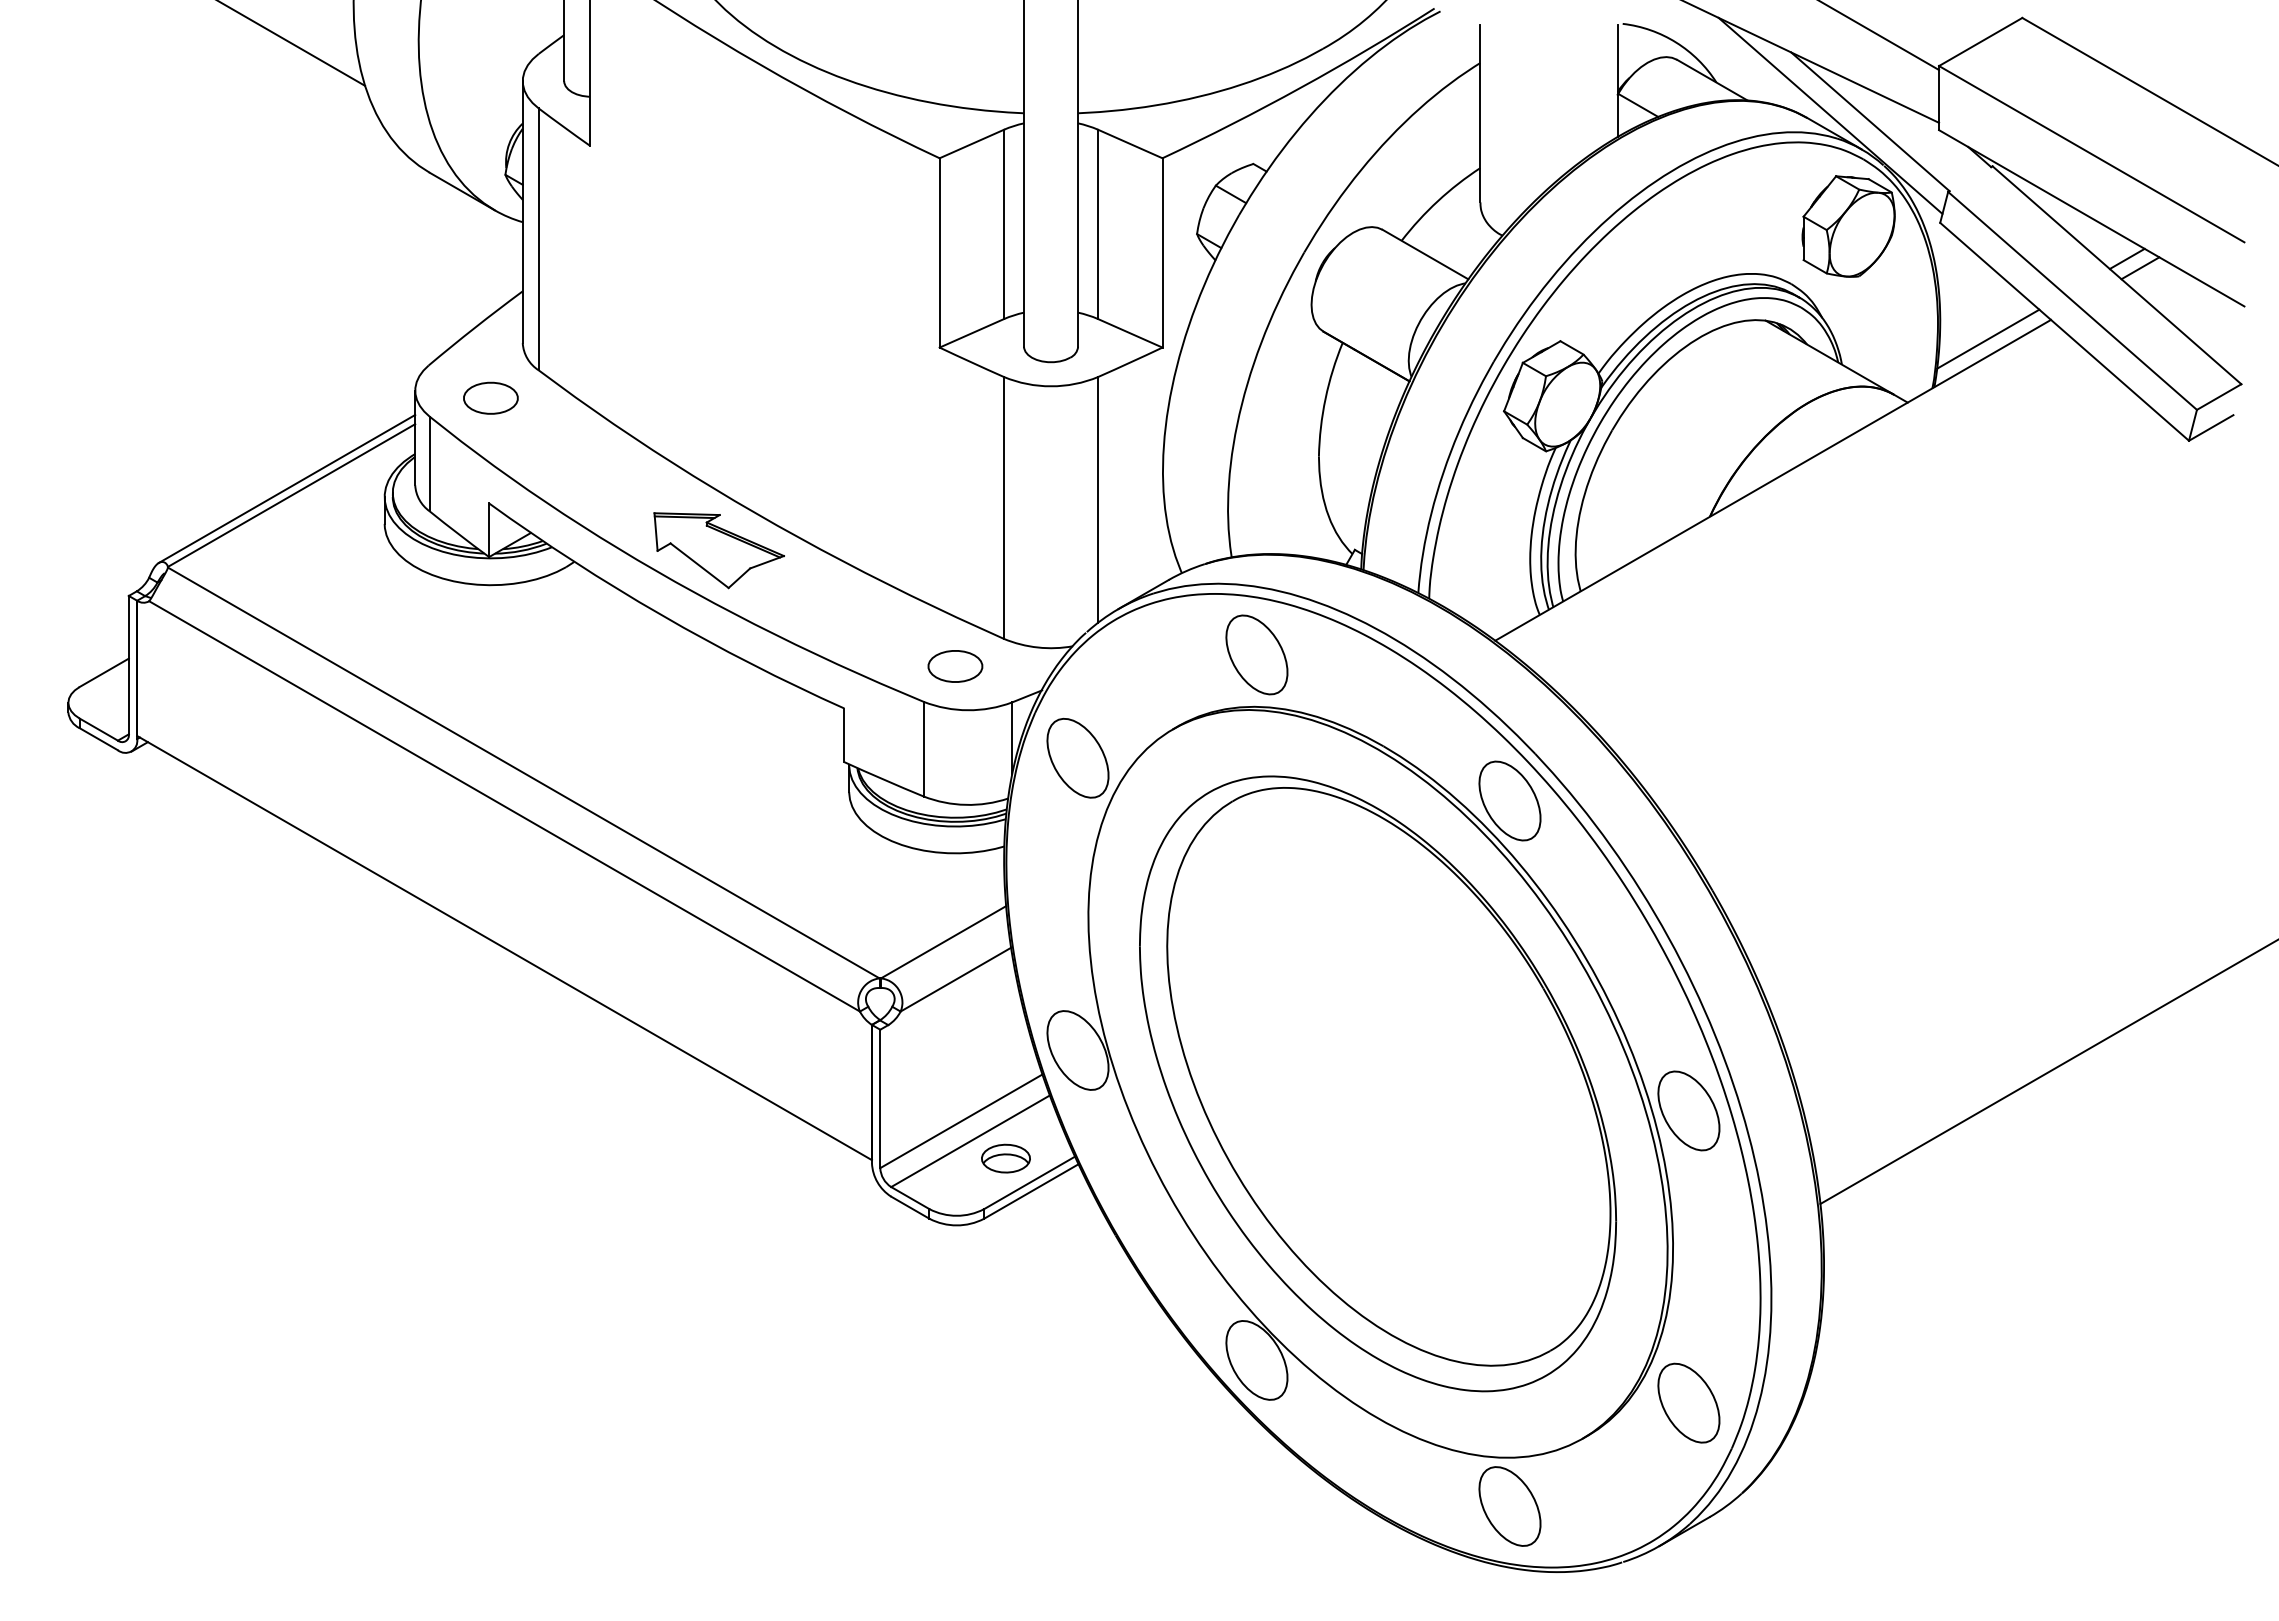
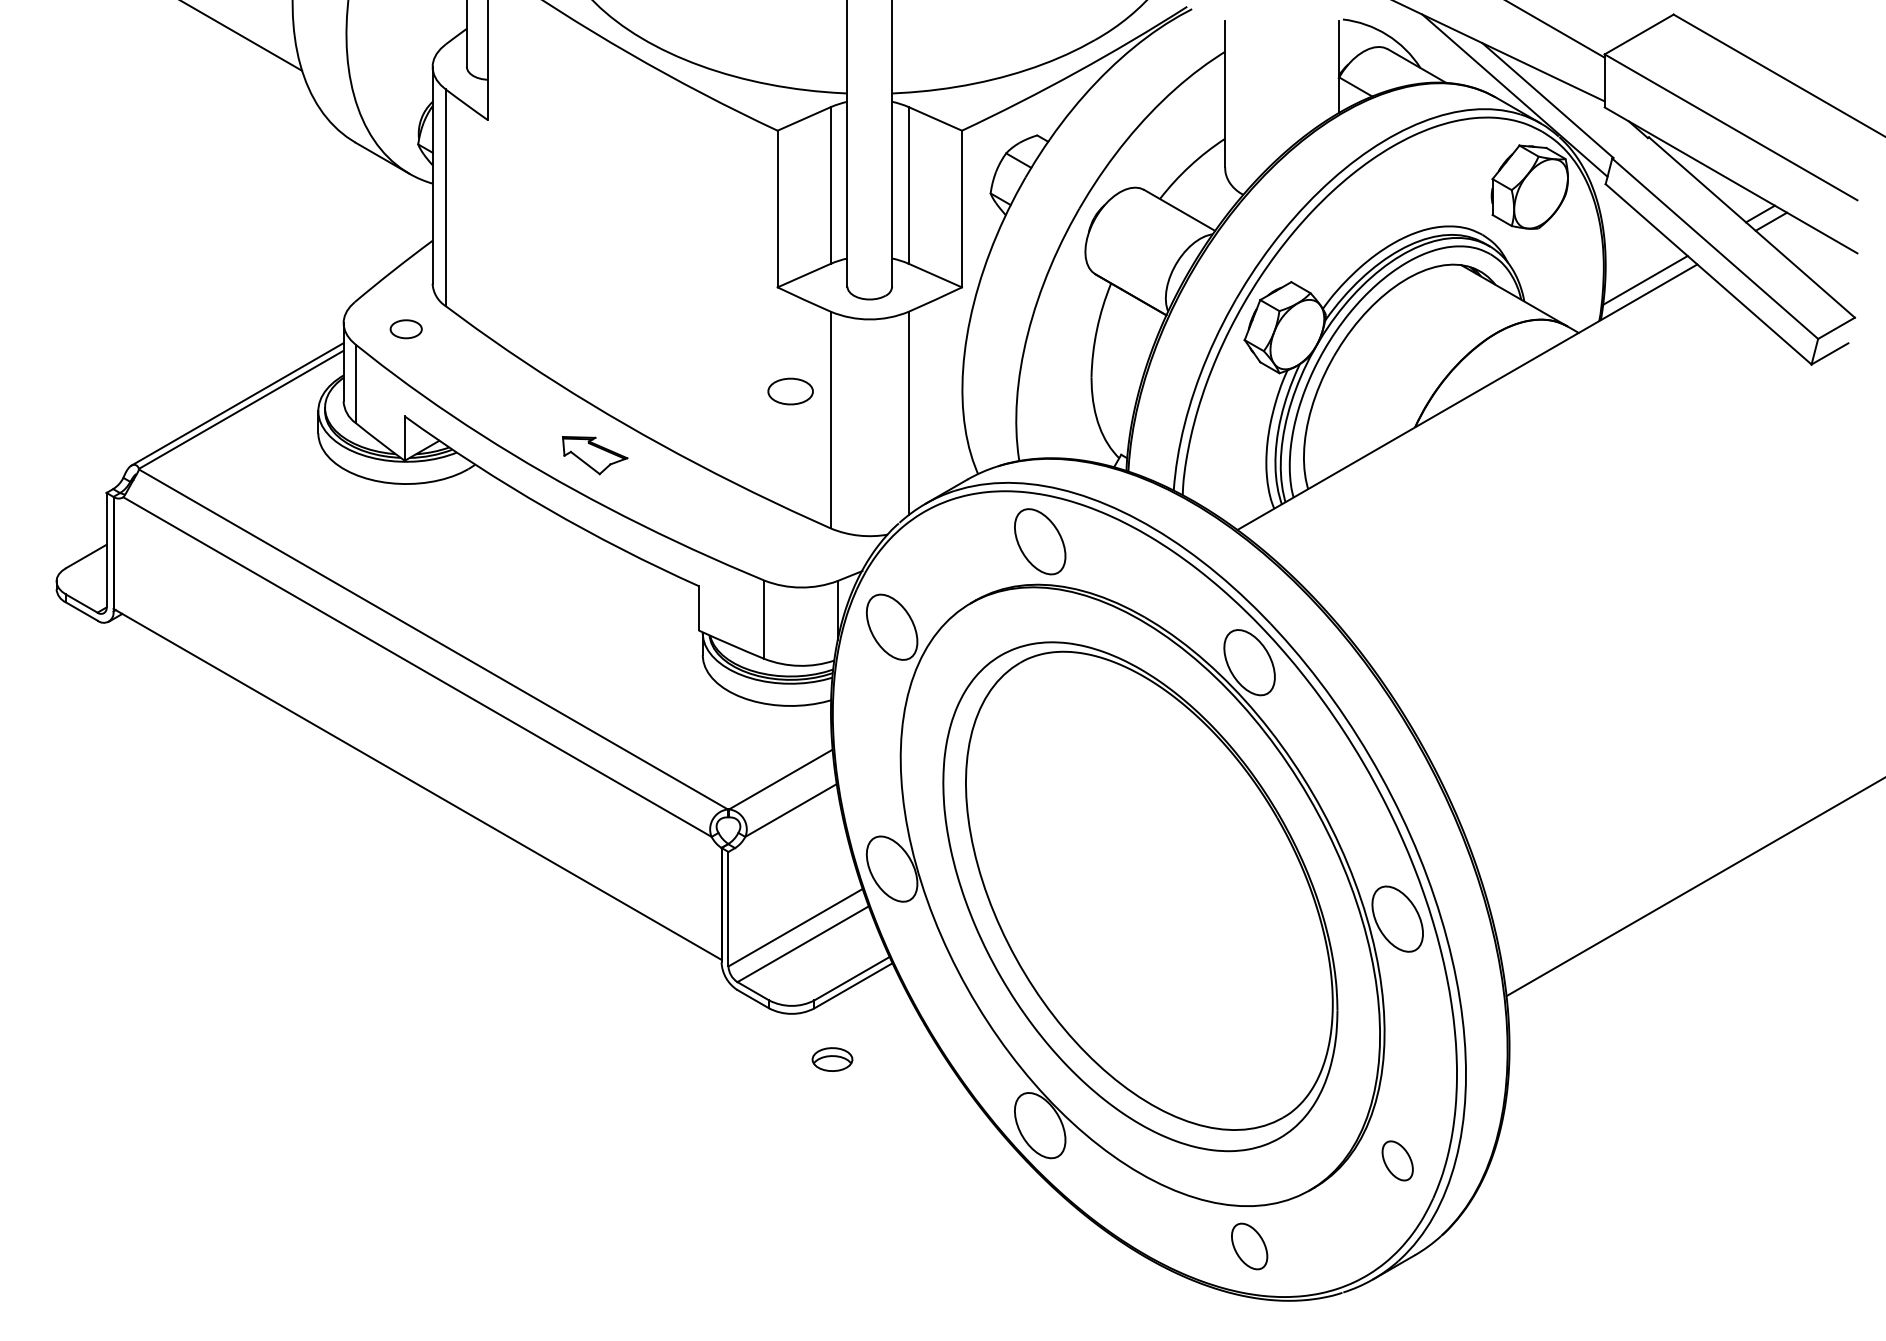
part: (490, 397) -> (405, 328), size x0.7
part: (718, 550) -> (594, 455), size x0.6
part: (955, 666) -> (790, 391), moved
part: (1005, 1158) -> (832, 1059), moved
part: (1688, 1402) -> (1397, 1160), size x0.6
part: (1509, 1506) -> (1249, 1246), size x0.7

